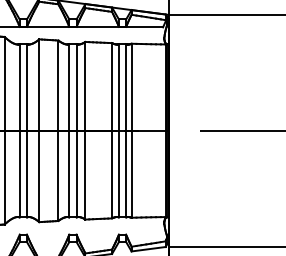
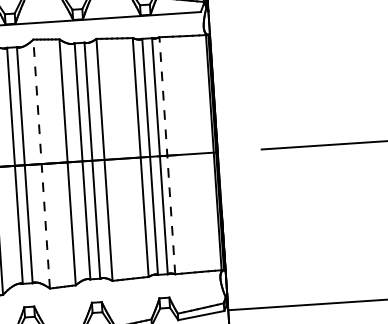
line: (39, 130) -> (41, 163), solid -> dashed
line: (131, 130) -> (167, 155), solid -> dashed

